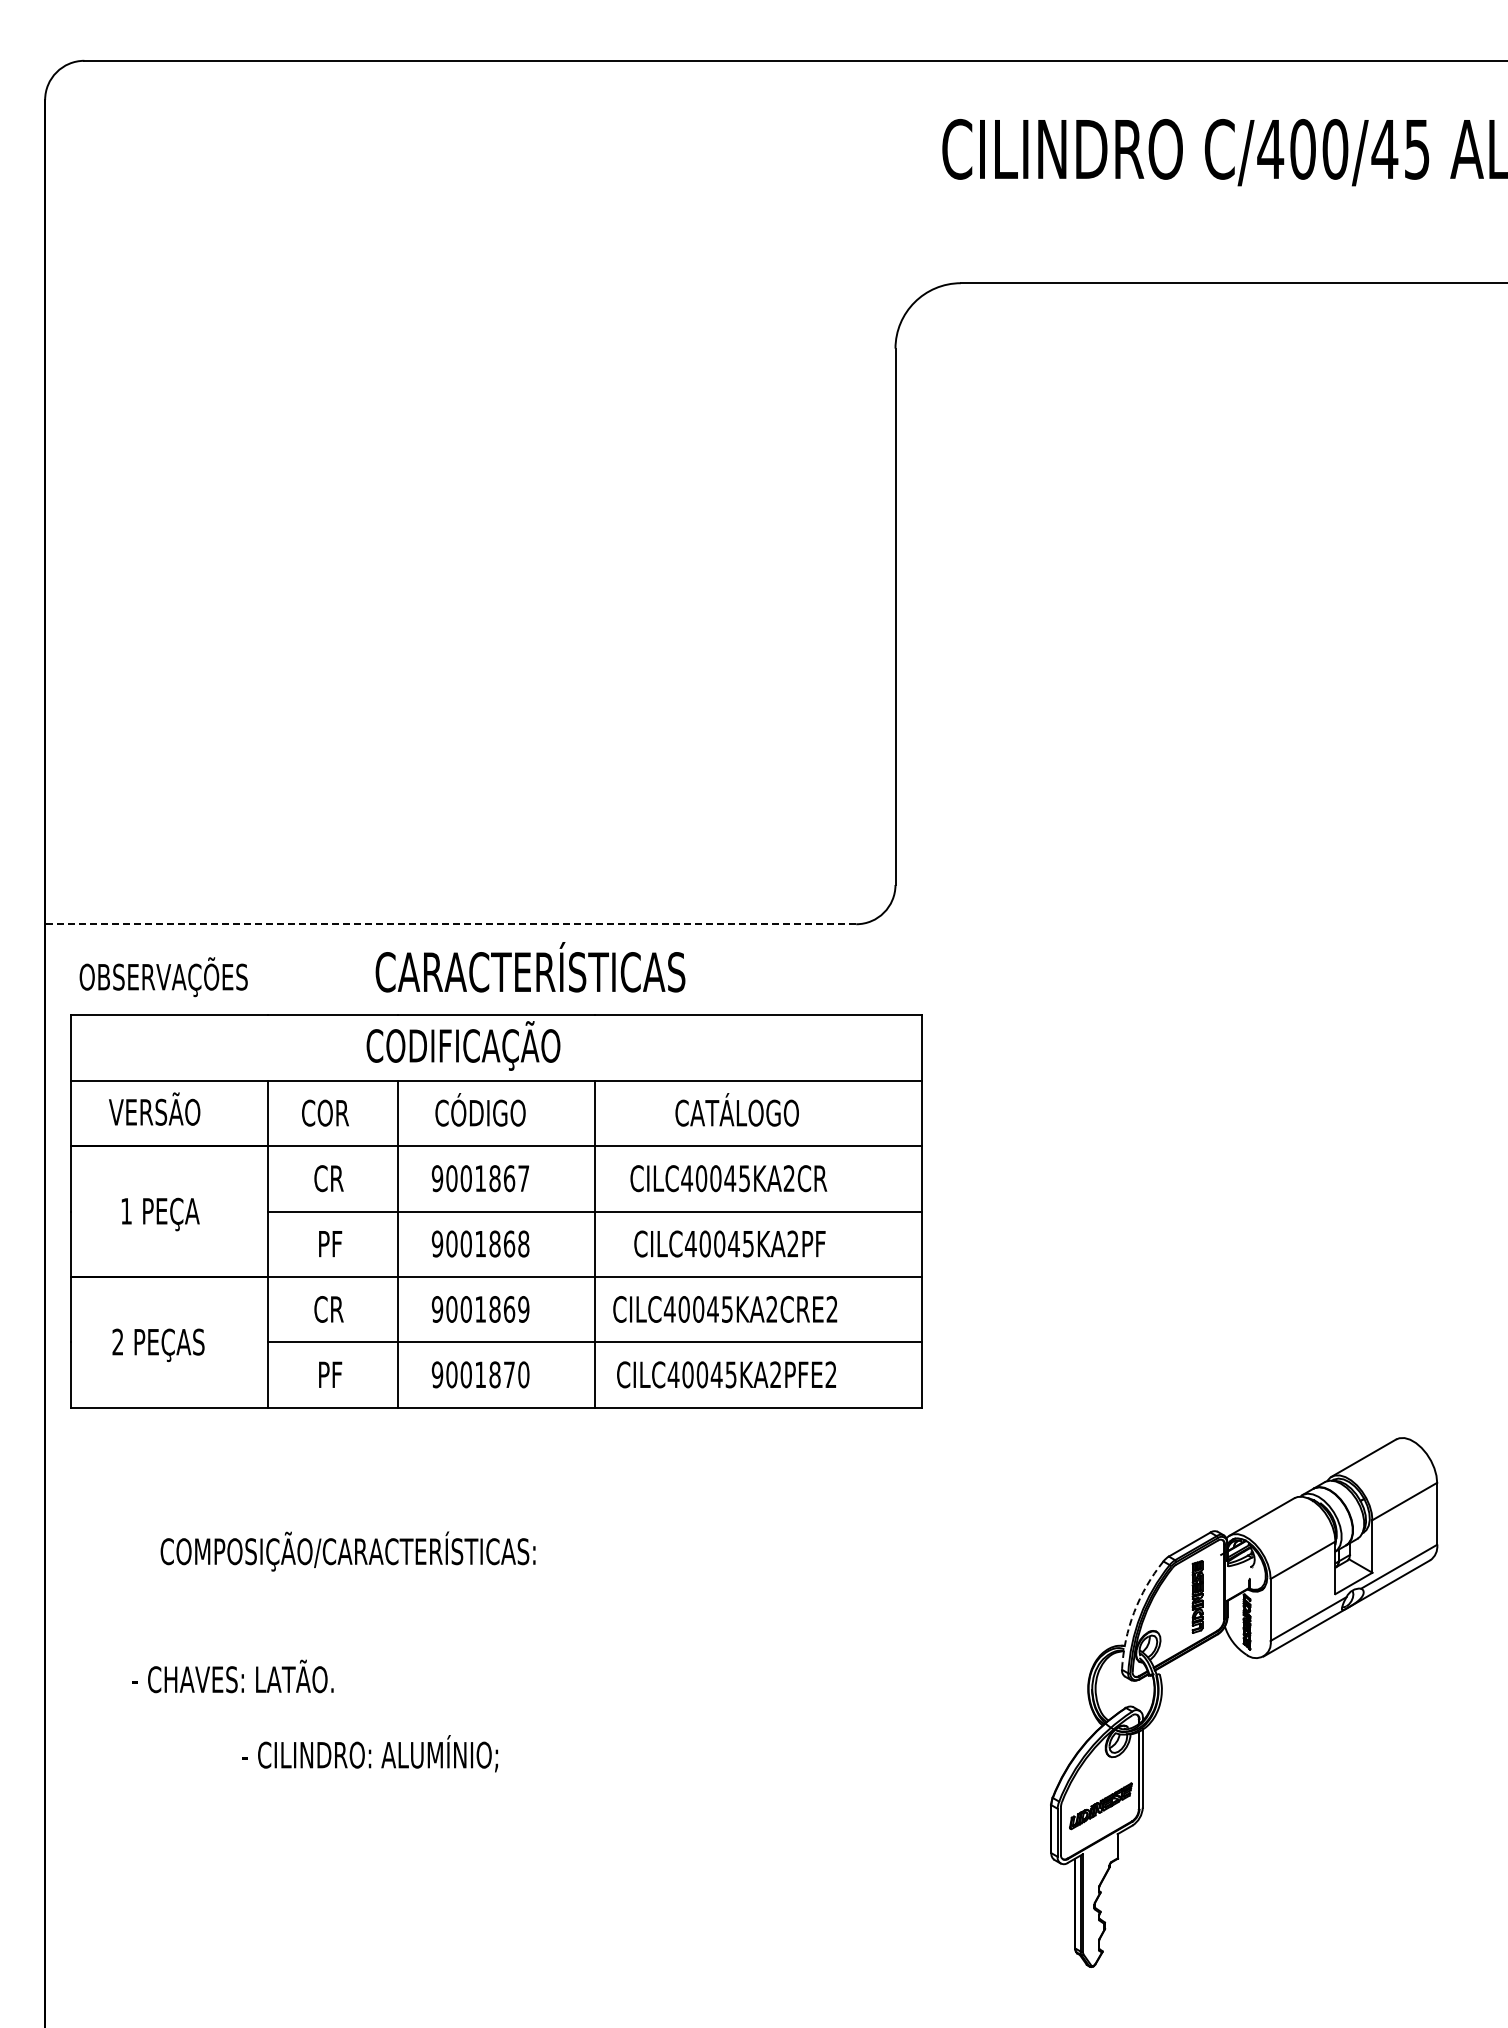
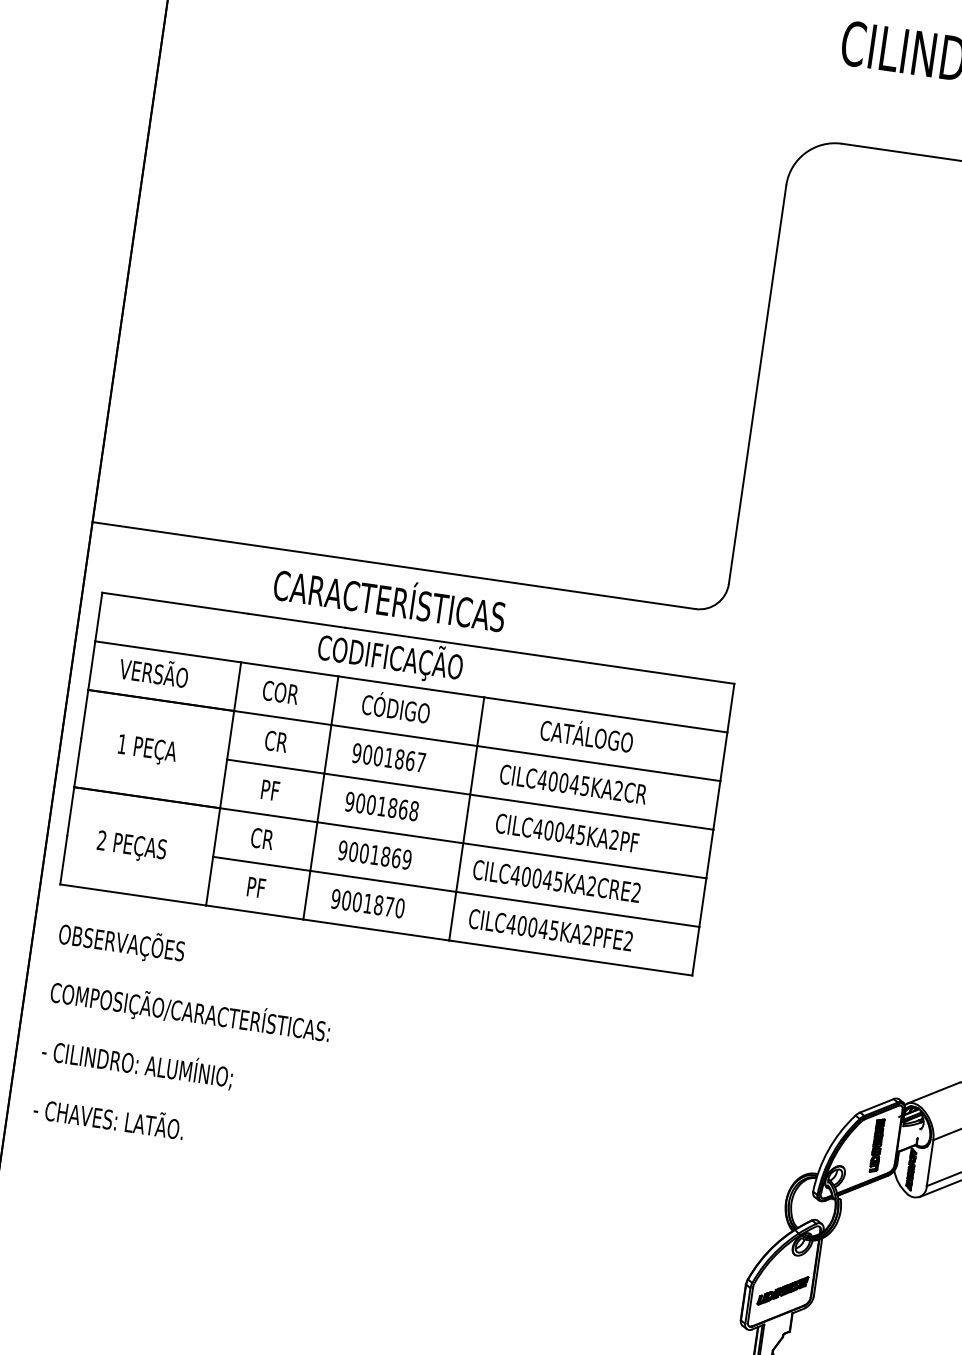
line: (450, 924) -> (393, 565), dashed -> solid
text: (530, 967) -> (389, 597), moved
text: (163, 977) -> (121, 943), moved
text: (347, 1551) -> (189, 1012), moved
arc: (1134, 1612) -> (828, 1150), dashed -> solid
text: (232, 1676) -> (108, 1117), moved
text: (369, 1753) -> (137, 1062), moved

